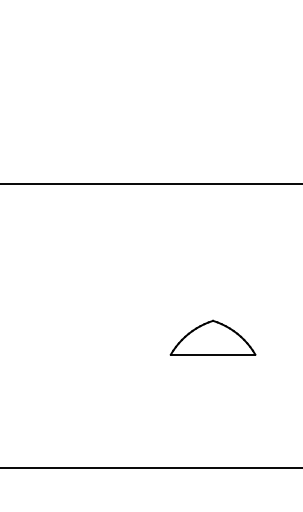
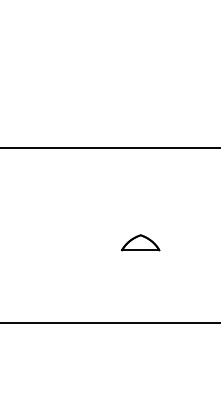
part: (212, 337) -> (140, 242), size x0.71

